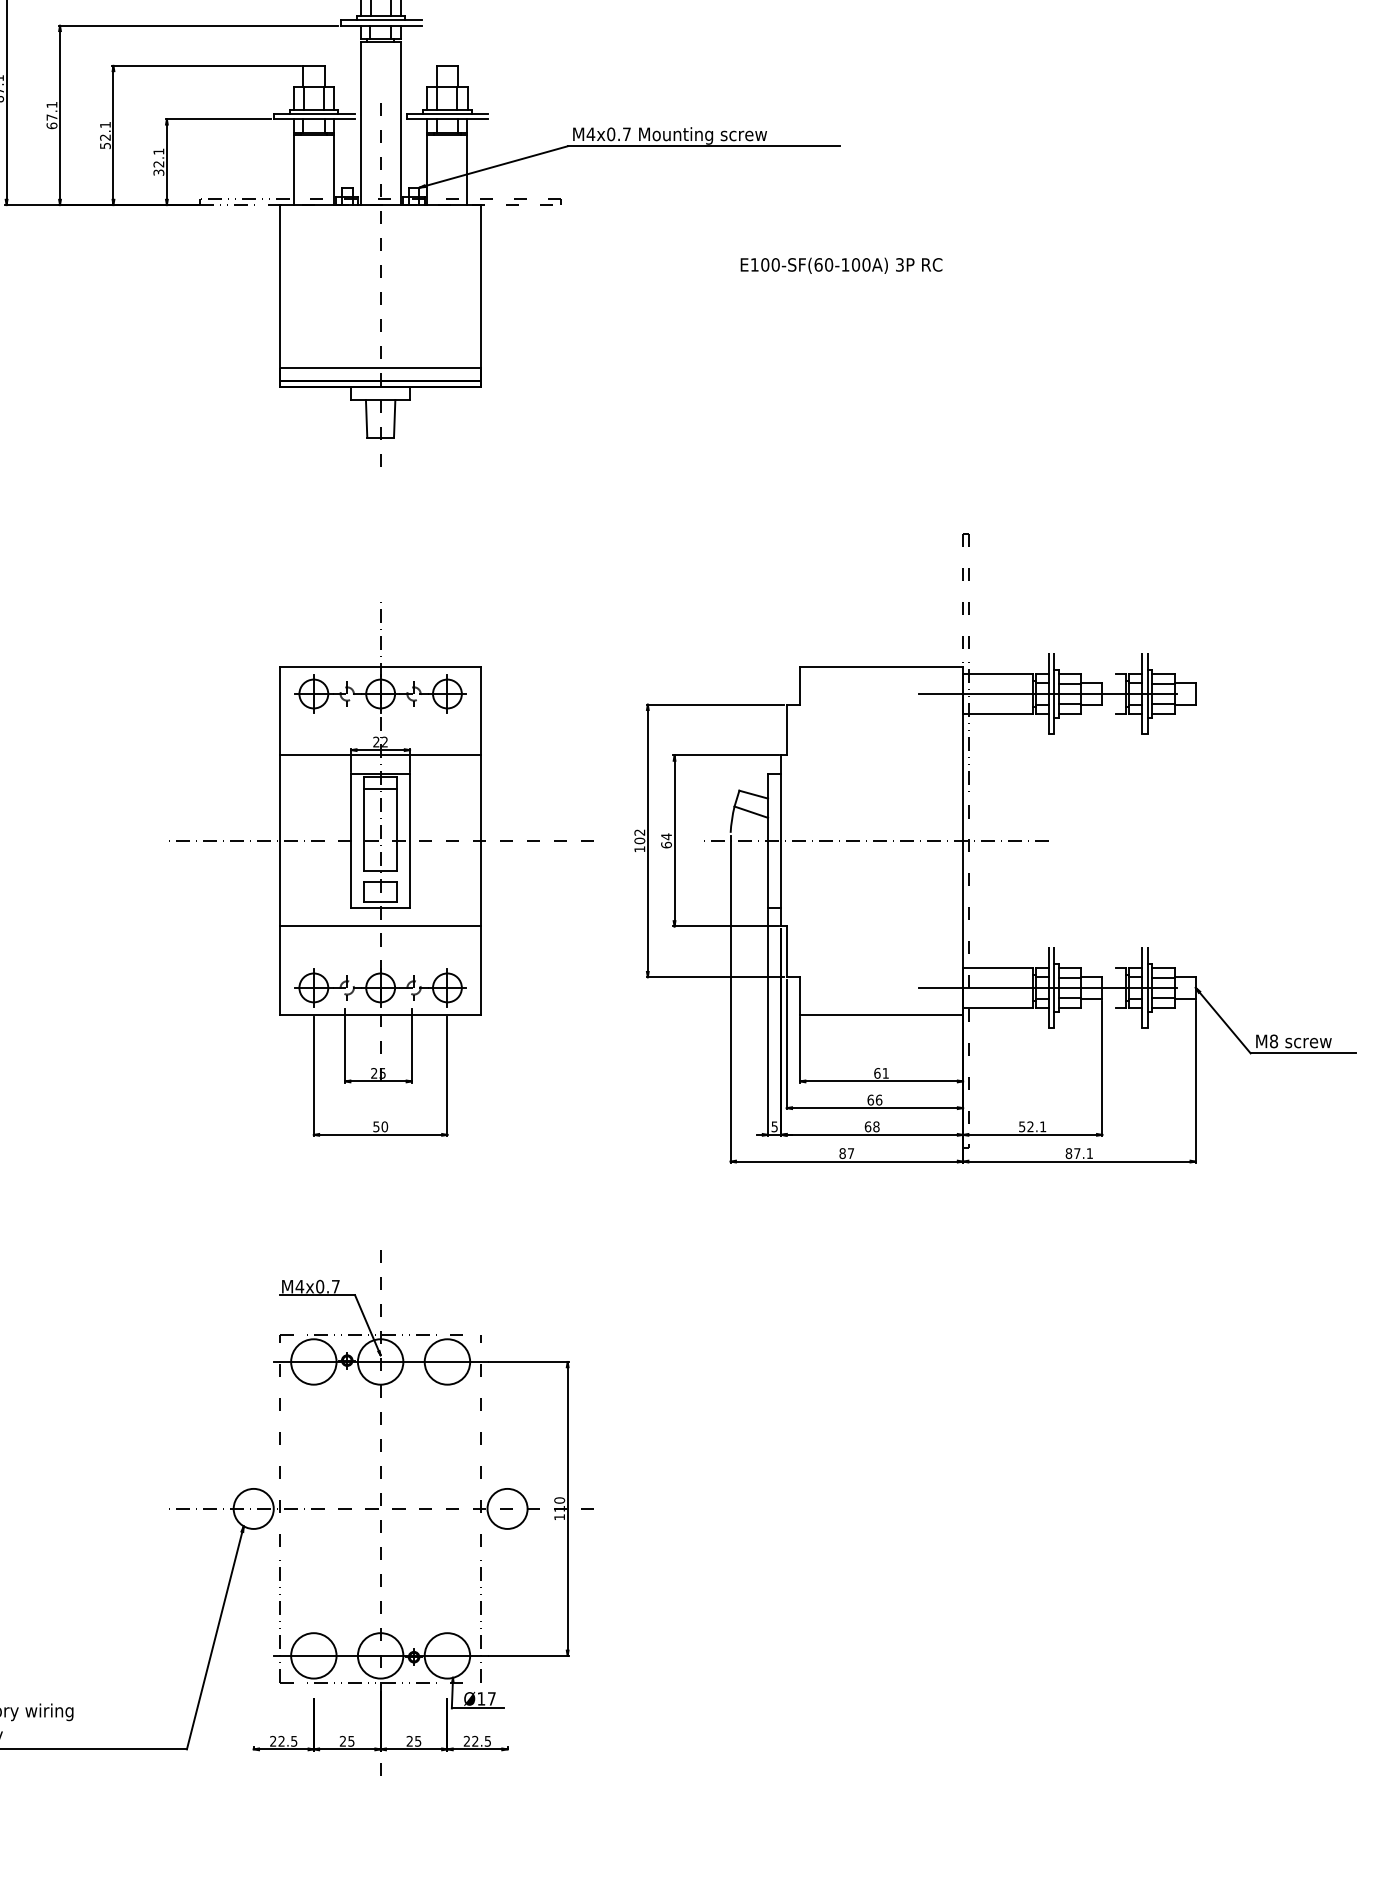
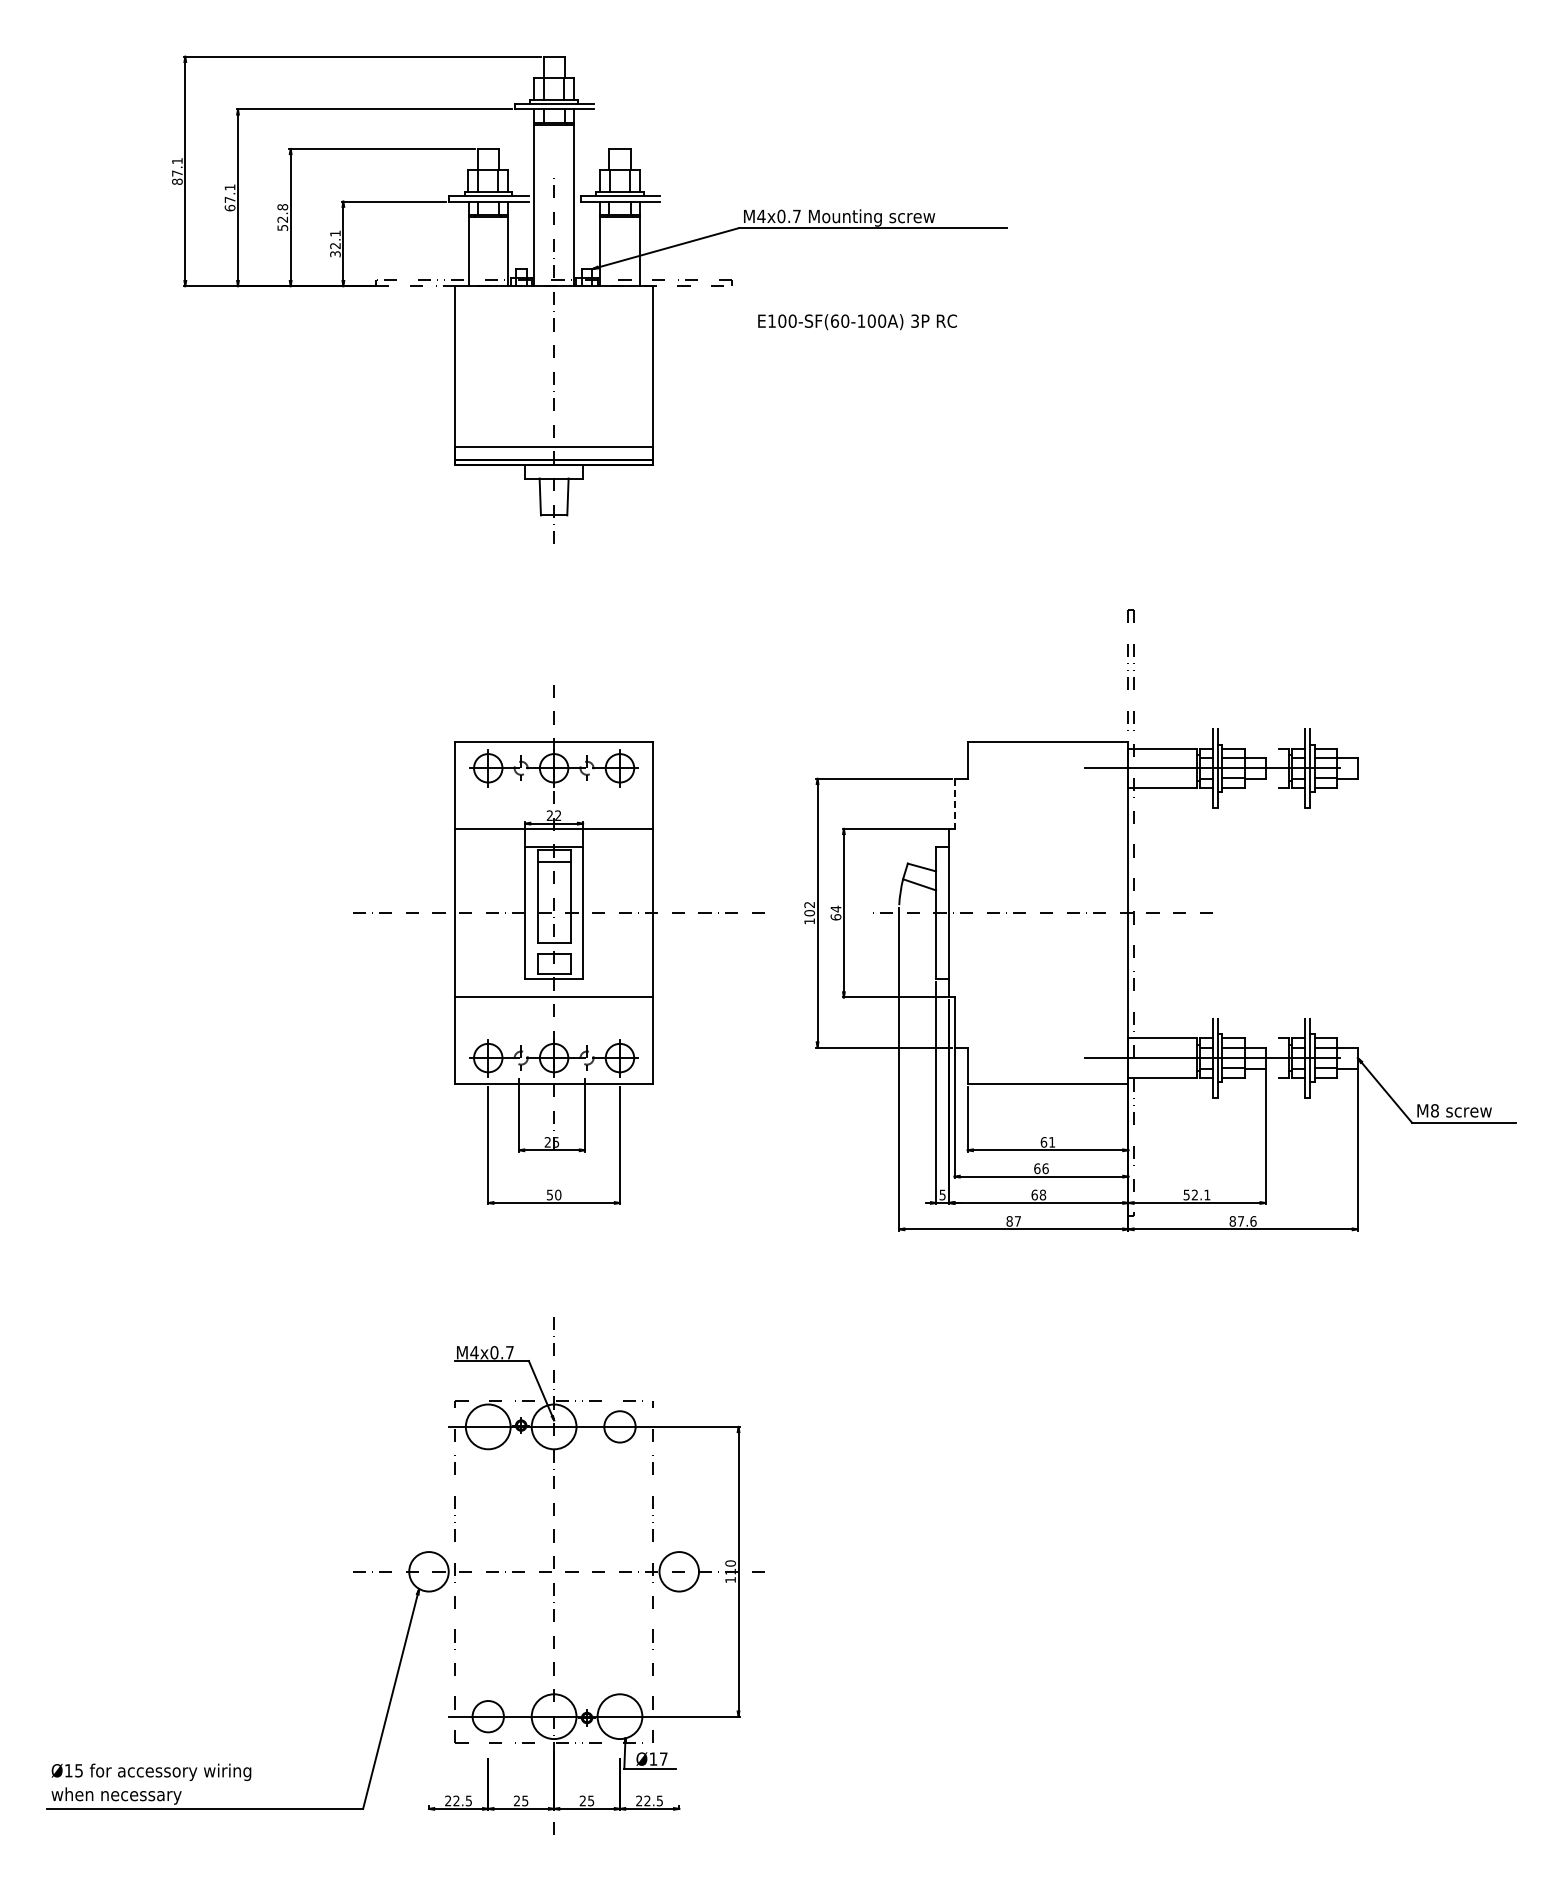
text: (105, 125) -> (282, 207), 52.1 -> 52.8
text: (841, 266) -> (857, 322), moved
line: (786, 730) -> (954, 804), solid -> dashed
text: (1089, 1153) -> (1253, 1221), 87.1 -> 87.6
circle: (446, 1361) -> (619, 1426), size x0.7
circle: (313, 1655) -> (487, 1716), size x0.7

